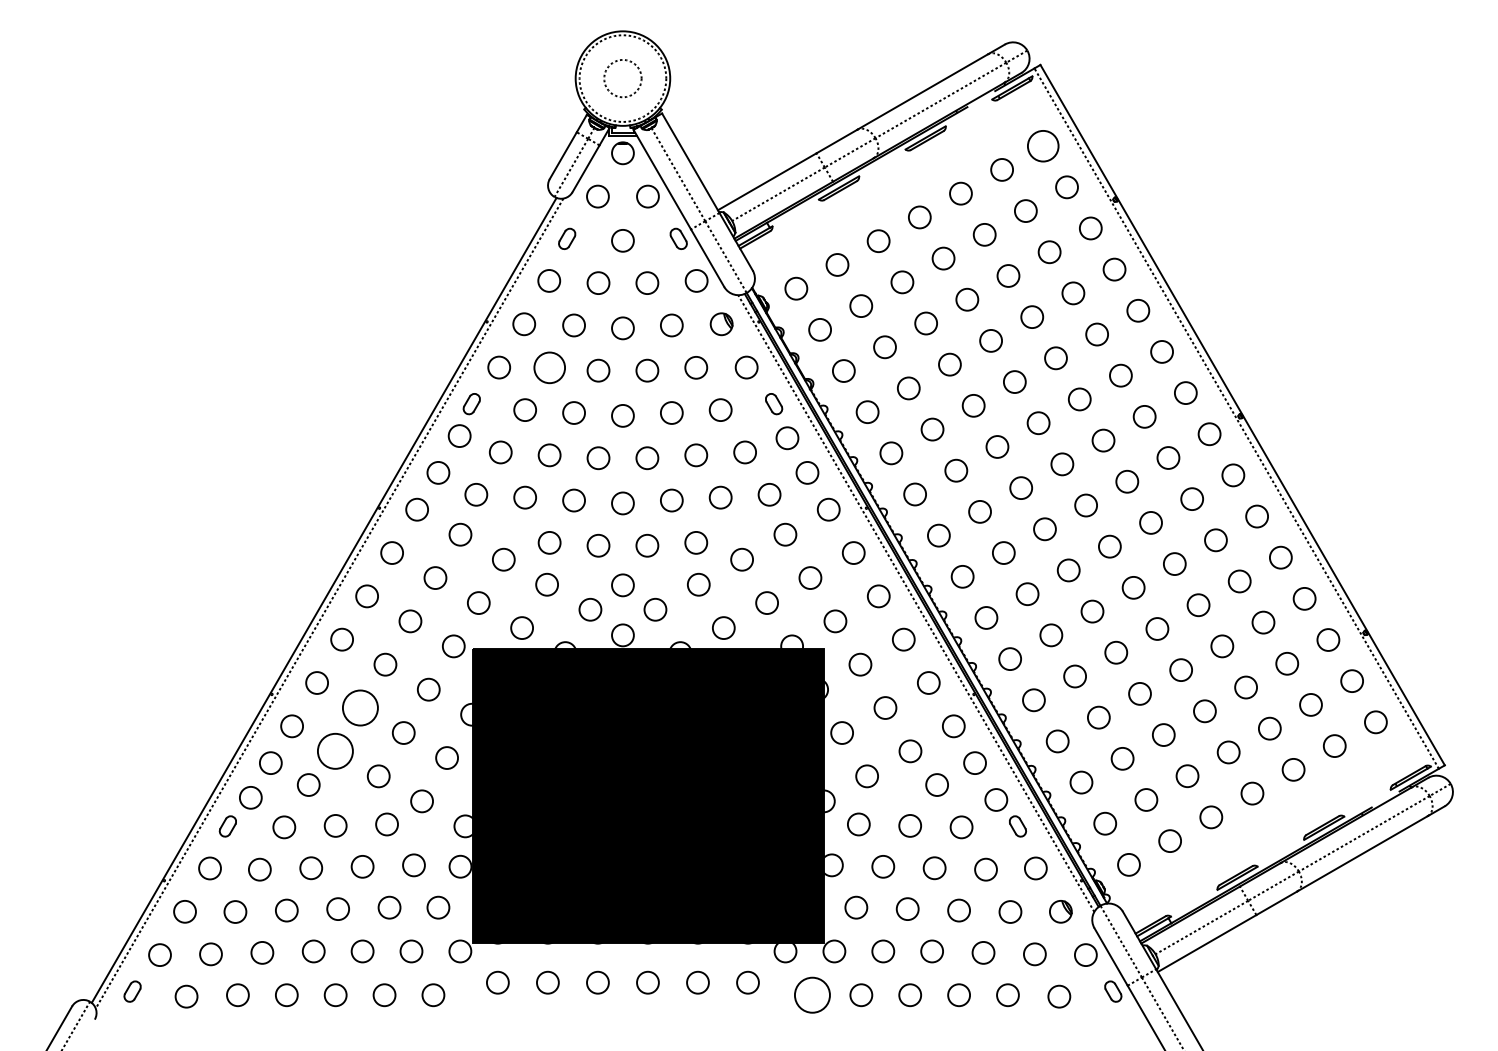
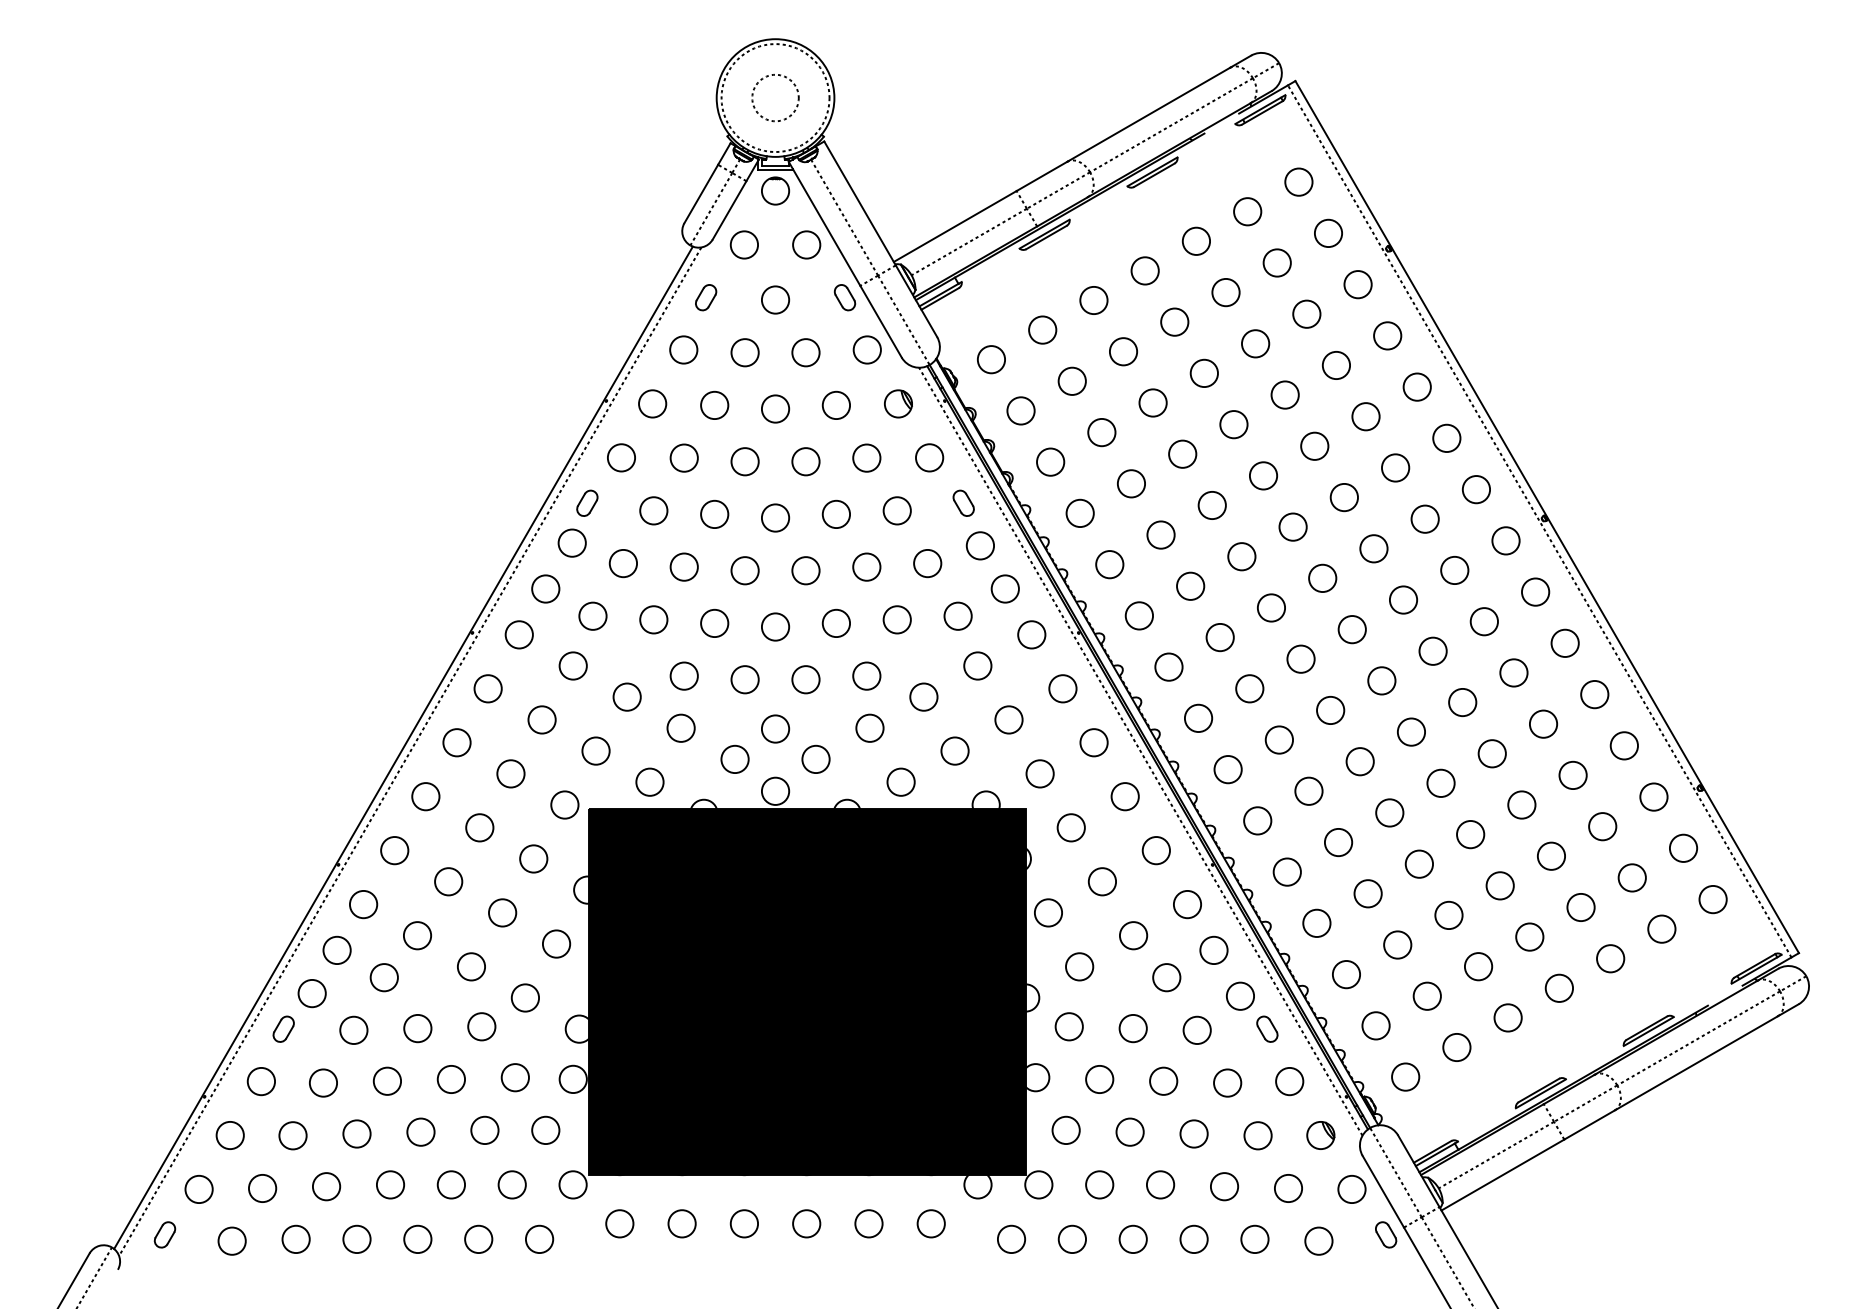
circle: (1042, 145) -> (1298, 181), size x0.71
circle: (549, 367) -> (683, 457), size x0.71
circle: (360, 707) -> (448, 881), size x0.62
circle: (335, 751) -> (417, 935), size x0.62
circle: (812, 995) -> (1011, 1239), size x0.62

